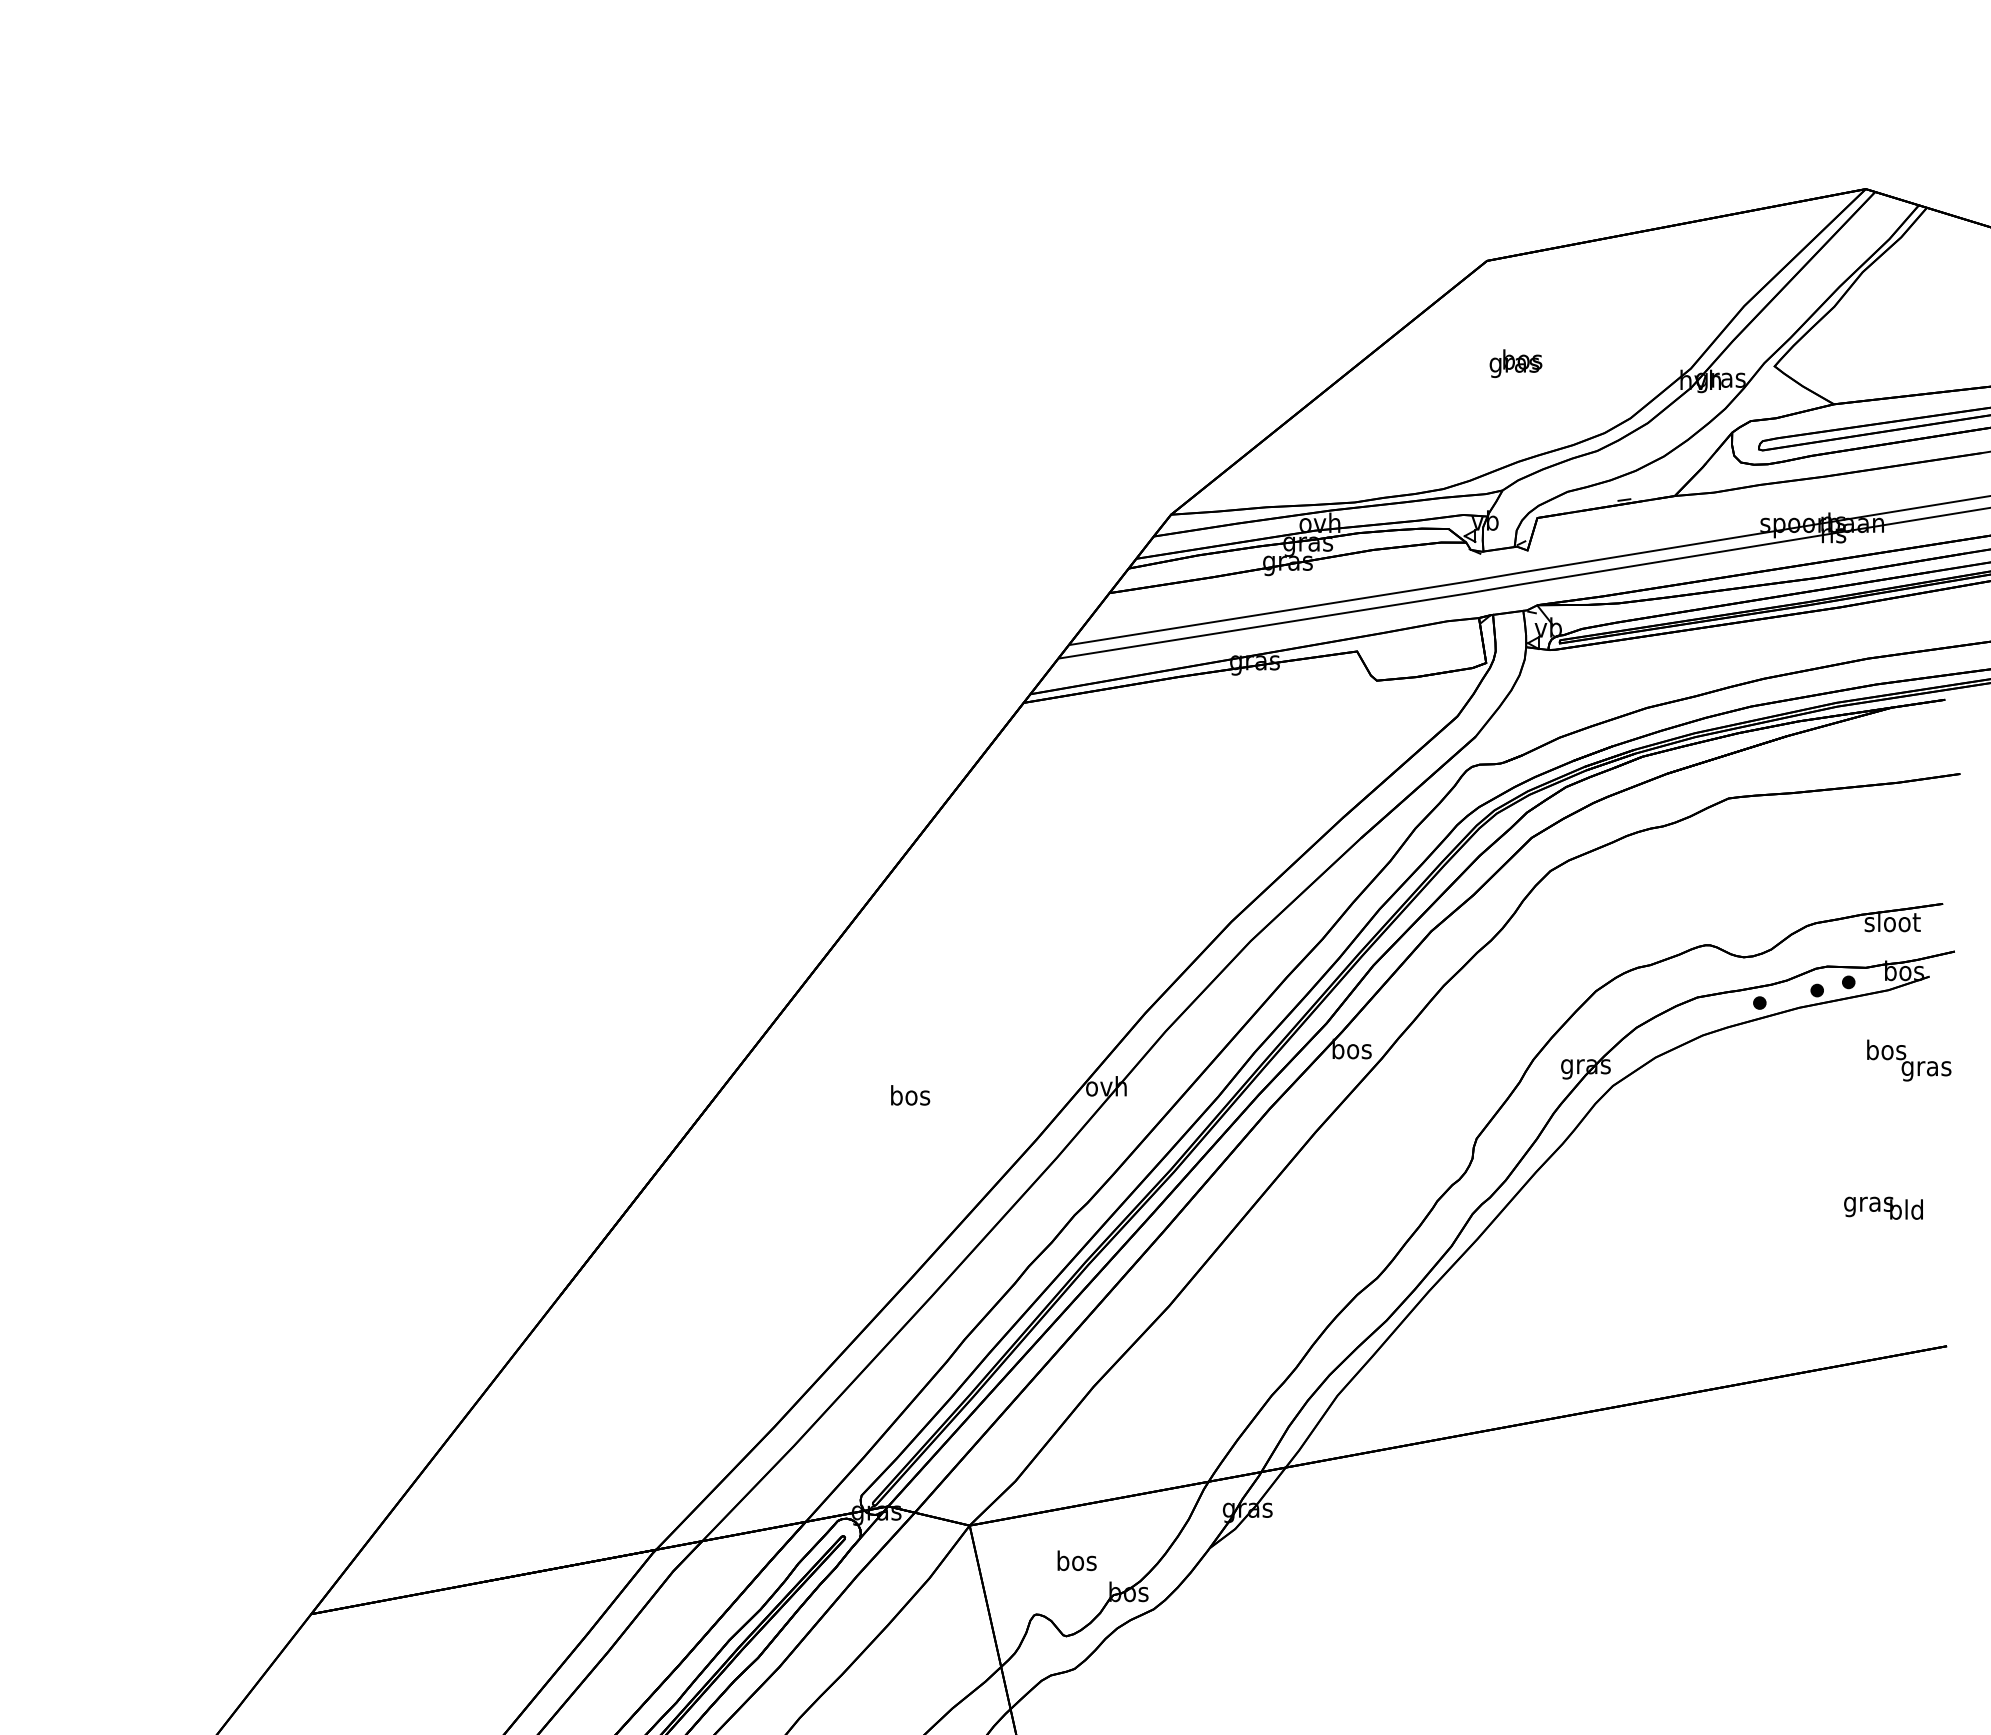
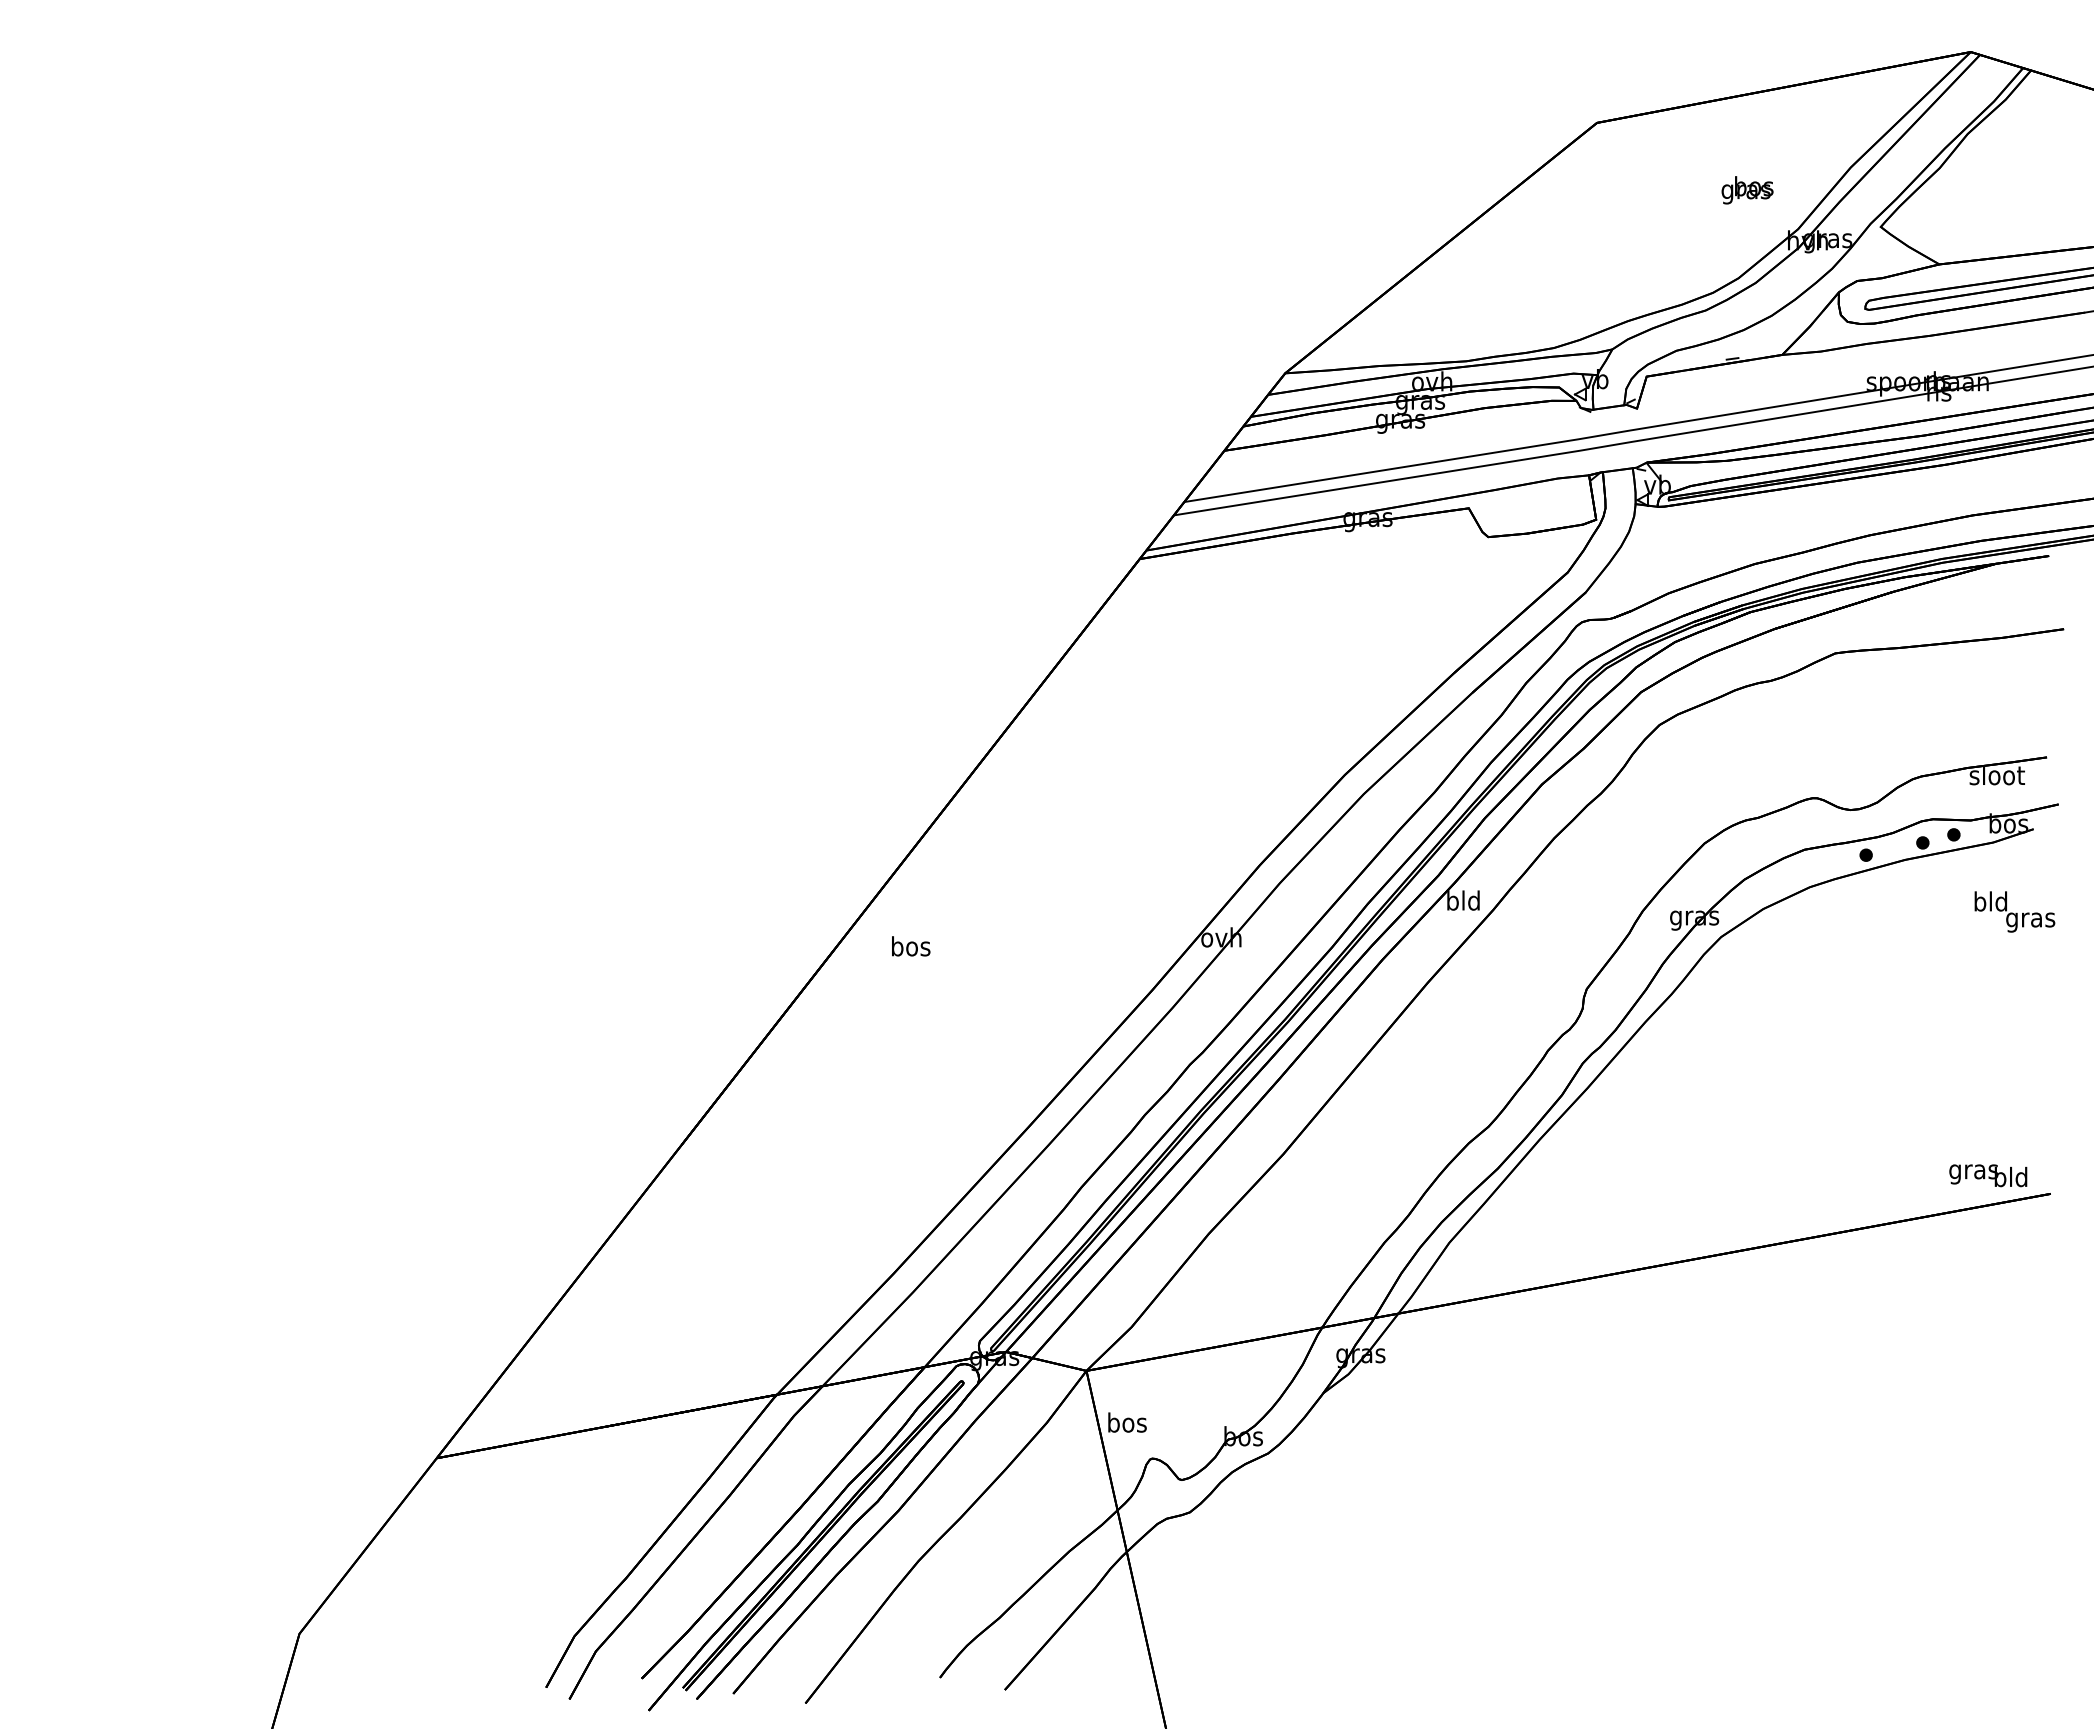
text: (1515, 363) -> (1747, 190), moved
text: (1351, 1048) -> (1463, 900), bos -> bld
text: (1886, 1049) -> (1991, 901), bos -> bld
text: (910, 1095) -> (911, 946), moved
text: (1883, 1208) -> (1988, 1175), moved
text: (1077, 1560) -> (1127, 1422), moved

